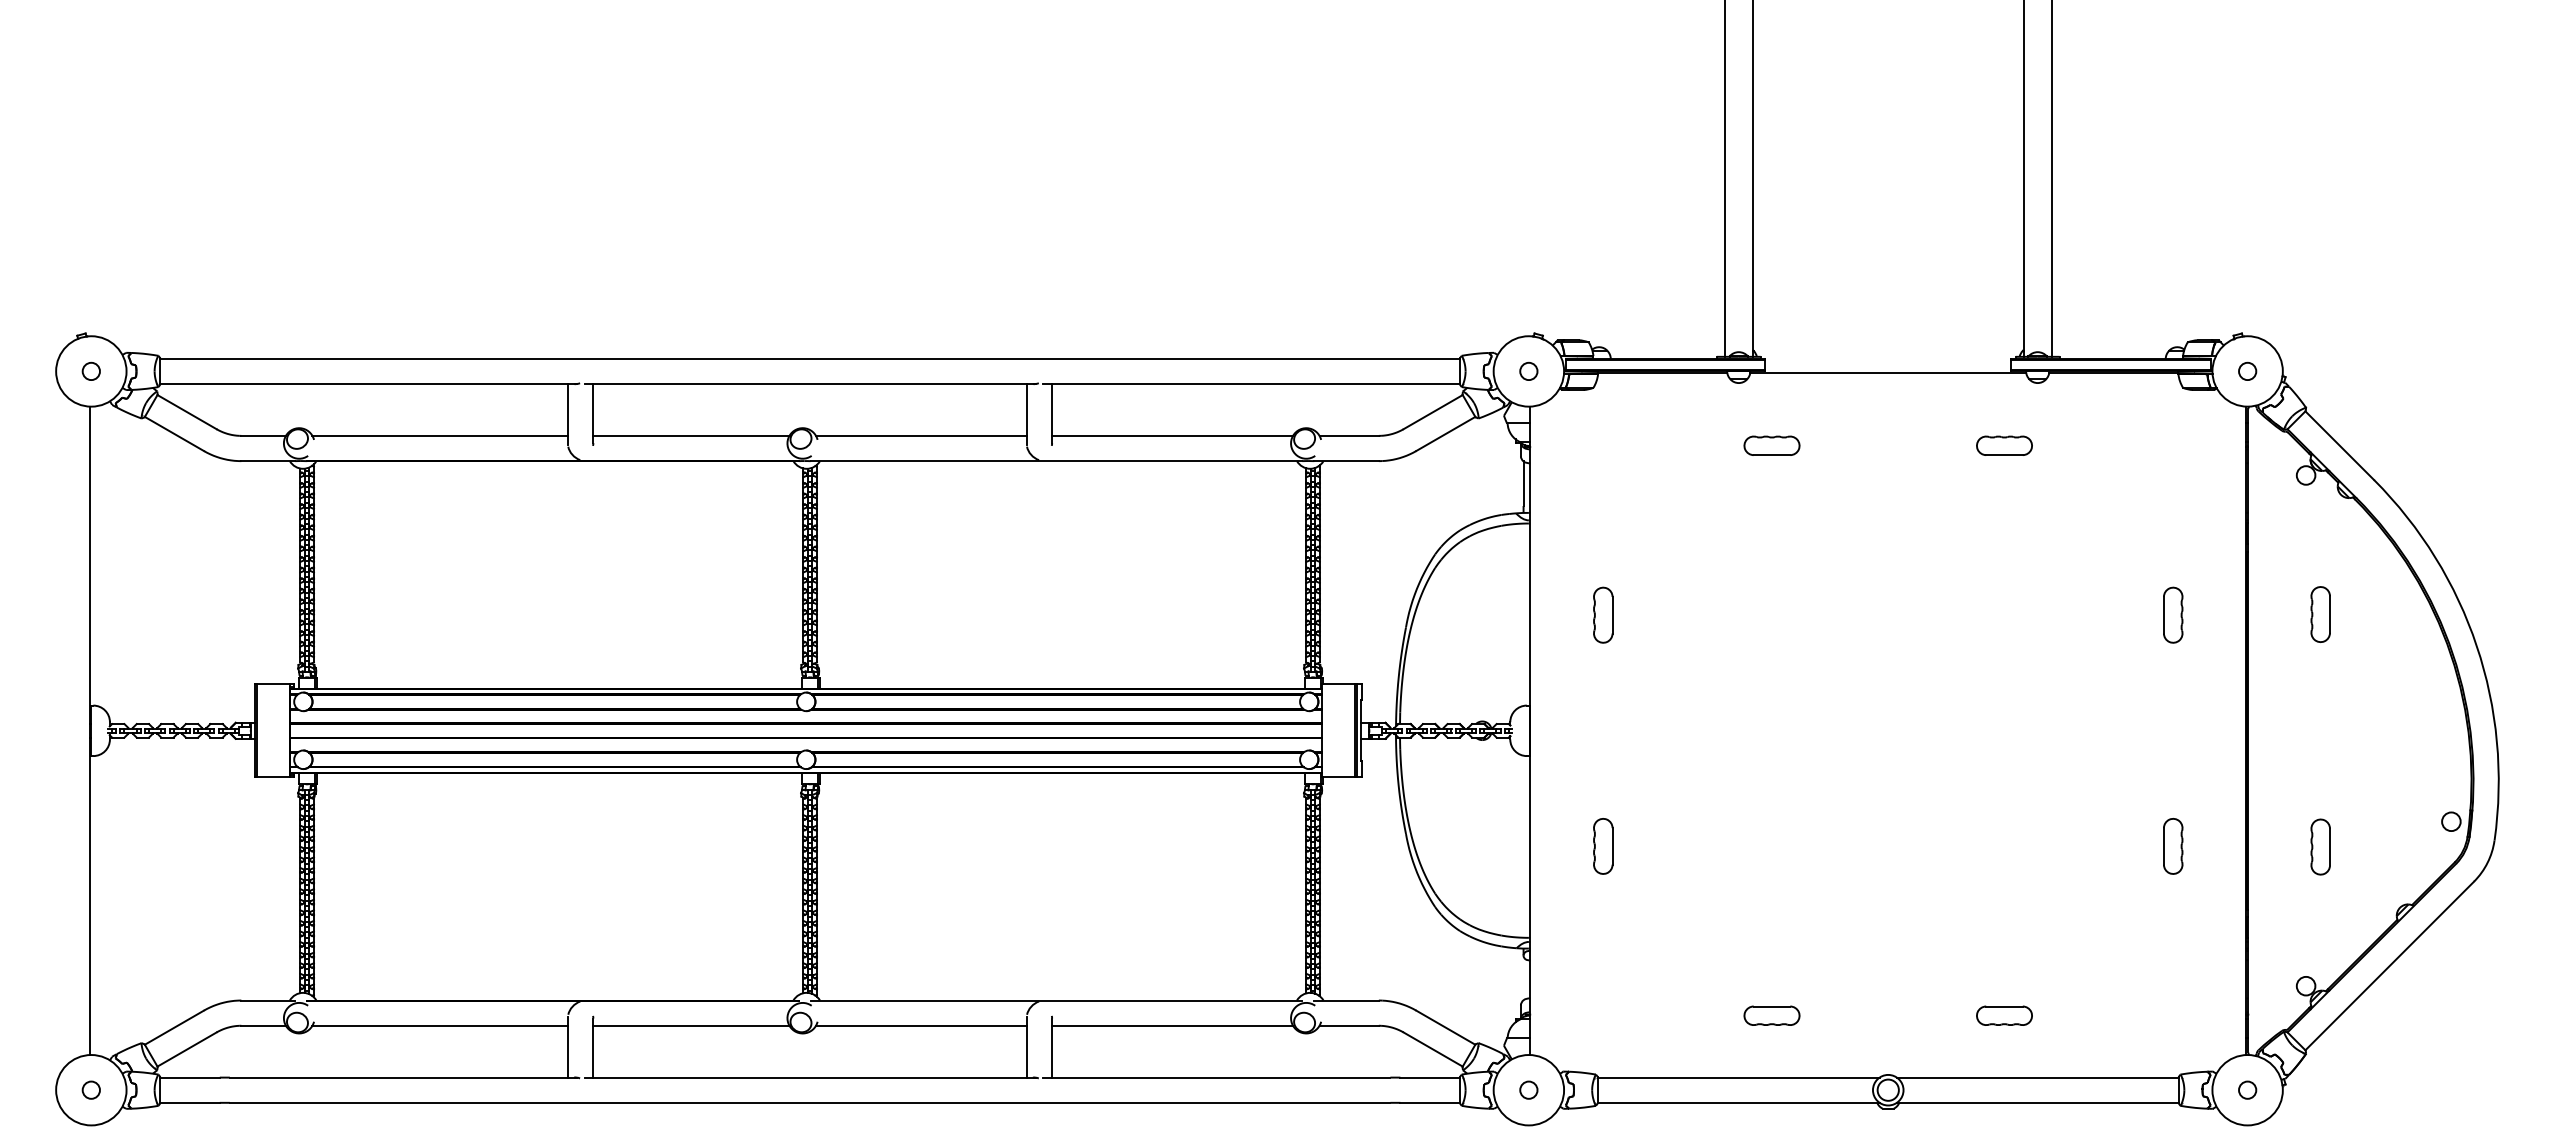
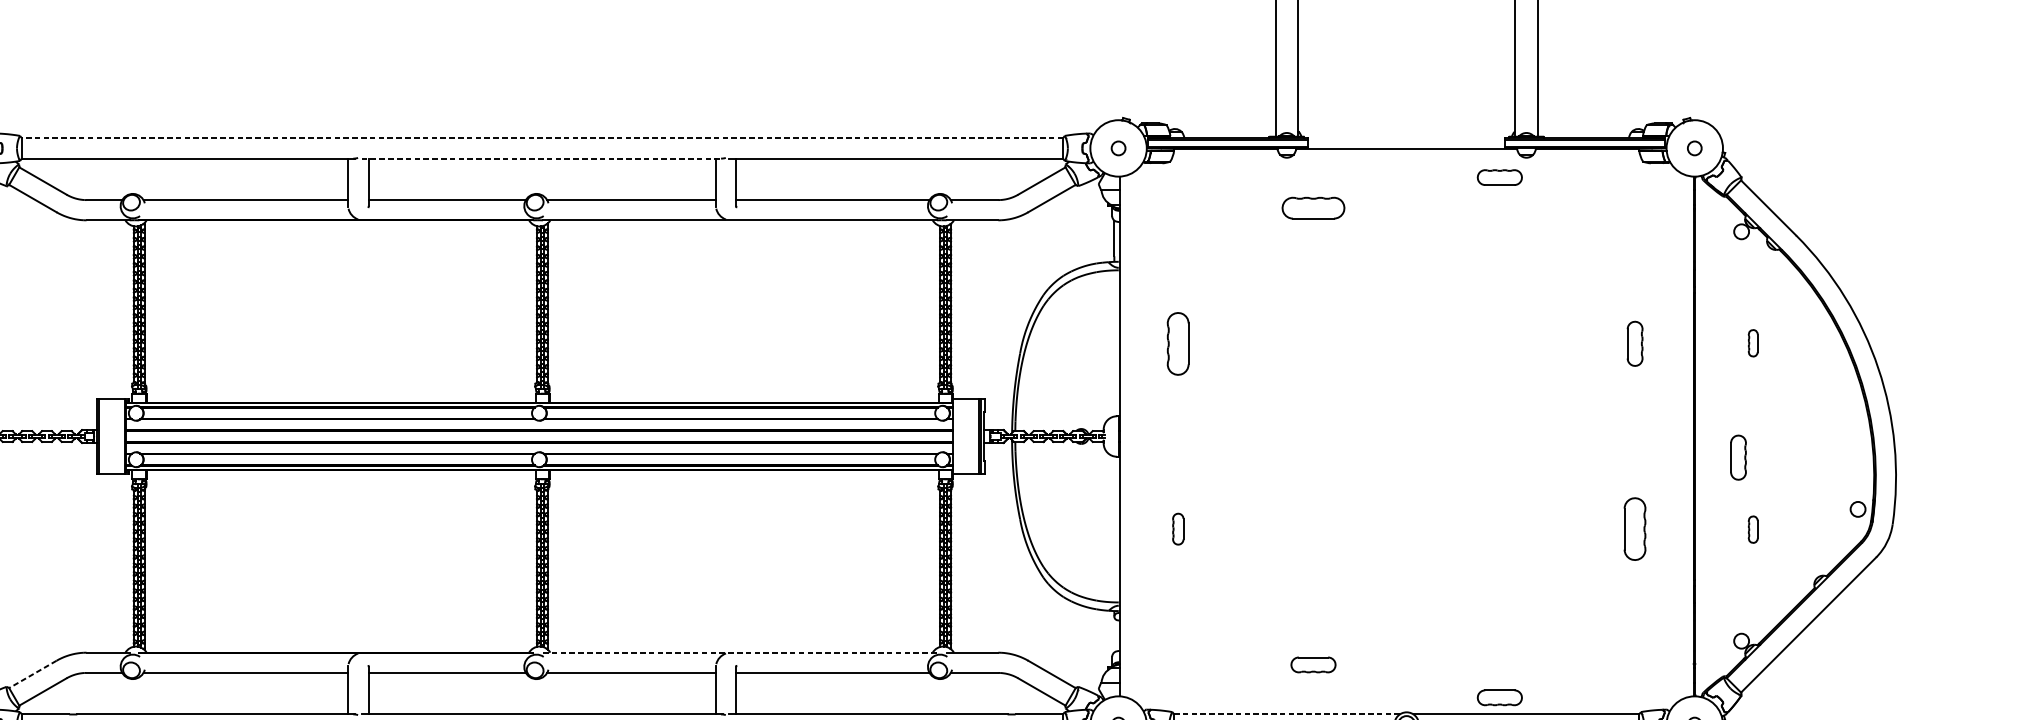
line: (810, 358) -> (542, 138), solid -> dashed
line: (810, 384) -> (542, 158), solid -> dashed
part: (1771, 445) -> (1313, 207), size x1.4
part: (2004, 445) -> (1499, 177), moved
part: (1603, 614) -> (1178, 343), size x1.4
part: (2320, 614) -> (1753, 343), size x0.6
part: (2302, 756) -> (1738, 457), added
part: (1603, 846) -> (1178, 529), size x0.7
part: (2173, 846) -> (1635, 529), size x1.4
part: (2320, 846) -> (1753, 529), size x0.6
line: (1056, 1000) -> (739, 652), solid -> dashed
part: (2004, 1015) -> (1499, 697), moved
line: (173, 1027) -> (32, 674), solid -> dashed
line: (1738, 1077) -> (1286, 714), solid -> dashed

